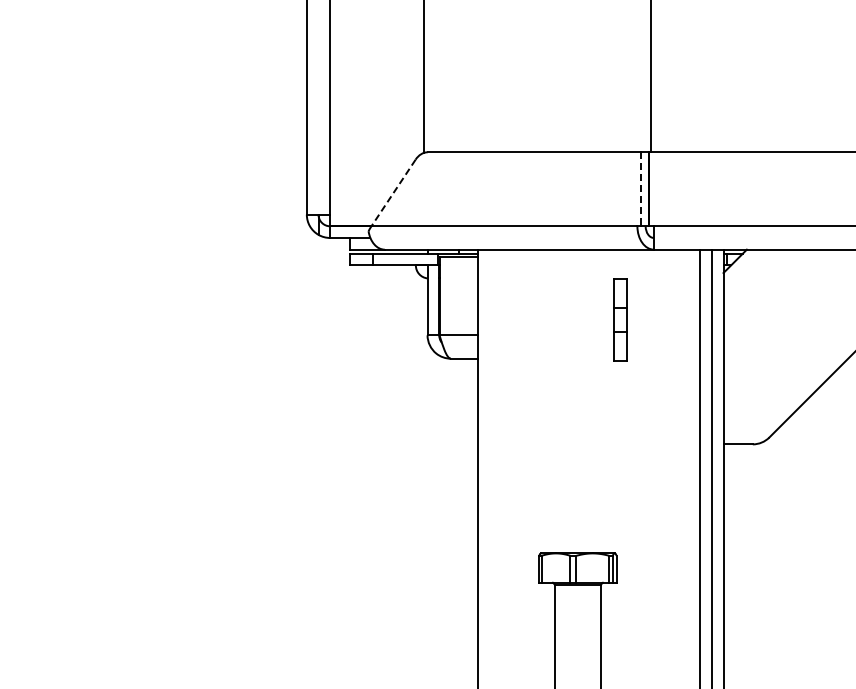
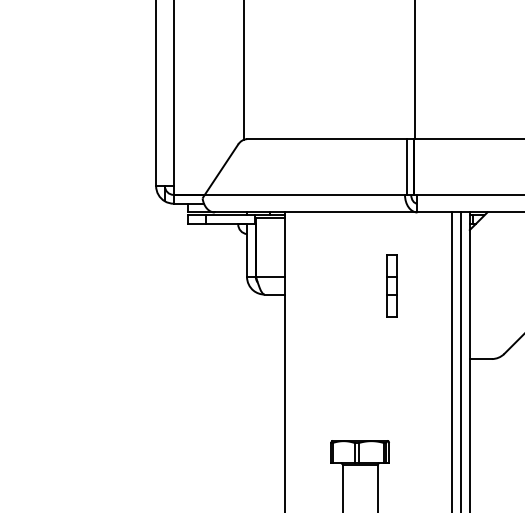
line: (640, 189) -> (407, 167), dashed -> solid
line: (393, 193) -> (221, 170), dashed -> solid
part: (620, 319) -> (392, 285), moved

